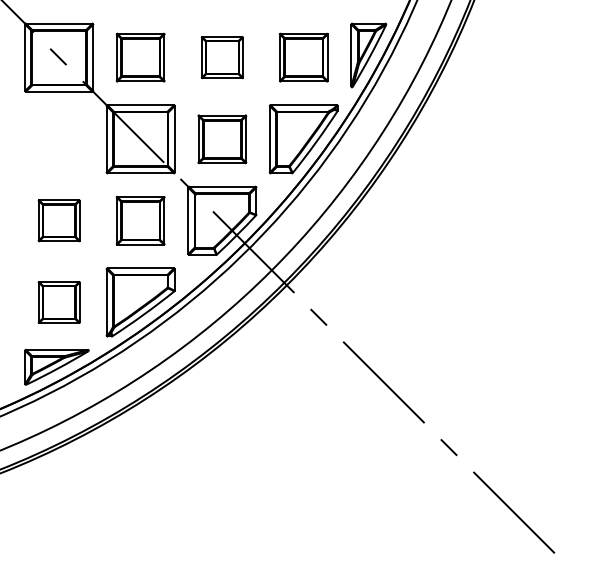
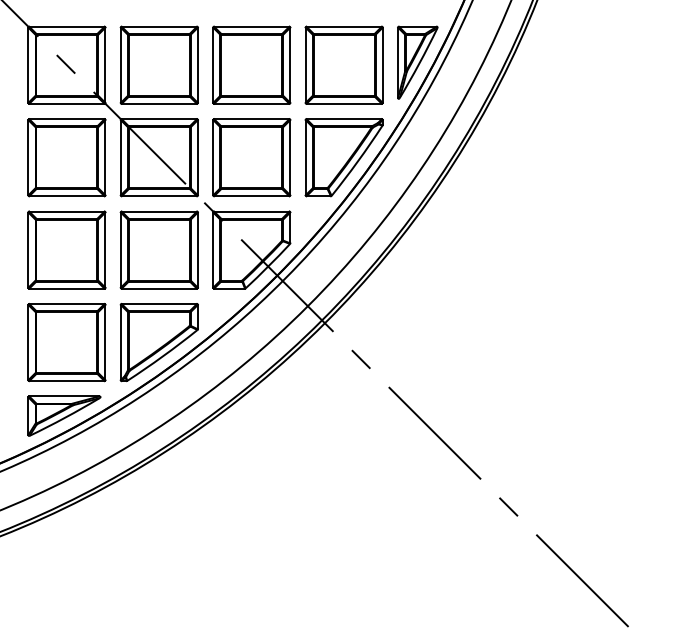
part: (139, 57) -> (158, 64), size x1.43
part: (222, 57) -> (251, 64), size x1.67
part: (303, 57) -> (343, 64), size x1.43
part: (58, 139) -> (66, 157), added
part: (222, 139) -> (251, 157), size x1.43
part: (58, 220) -> (66, 249), size x1.67
part: (139, 220) -> (158, 249), size x1.43
part: (58, 302) -> (66, 342), size x1.67

